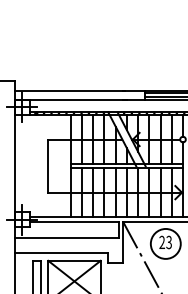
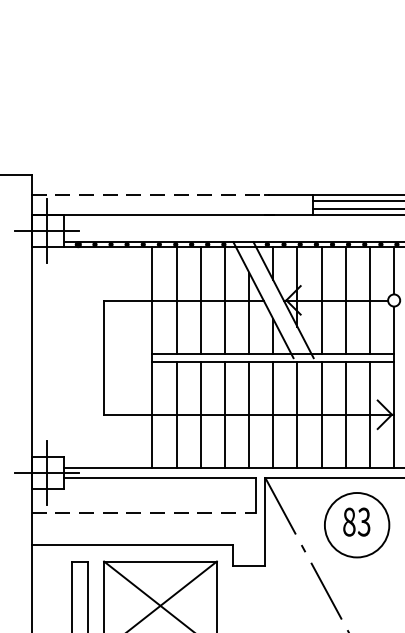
line: (70, 90) -> (151, 194), solid -> dashed
line: (67, 238) -> (145, 513), solid -> dashed
text: (162, 242) -> (349, 522), 23 -> 83

